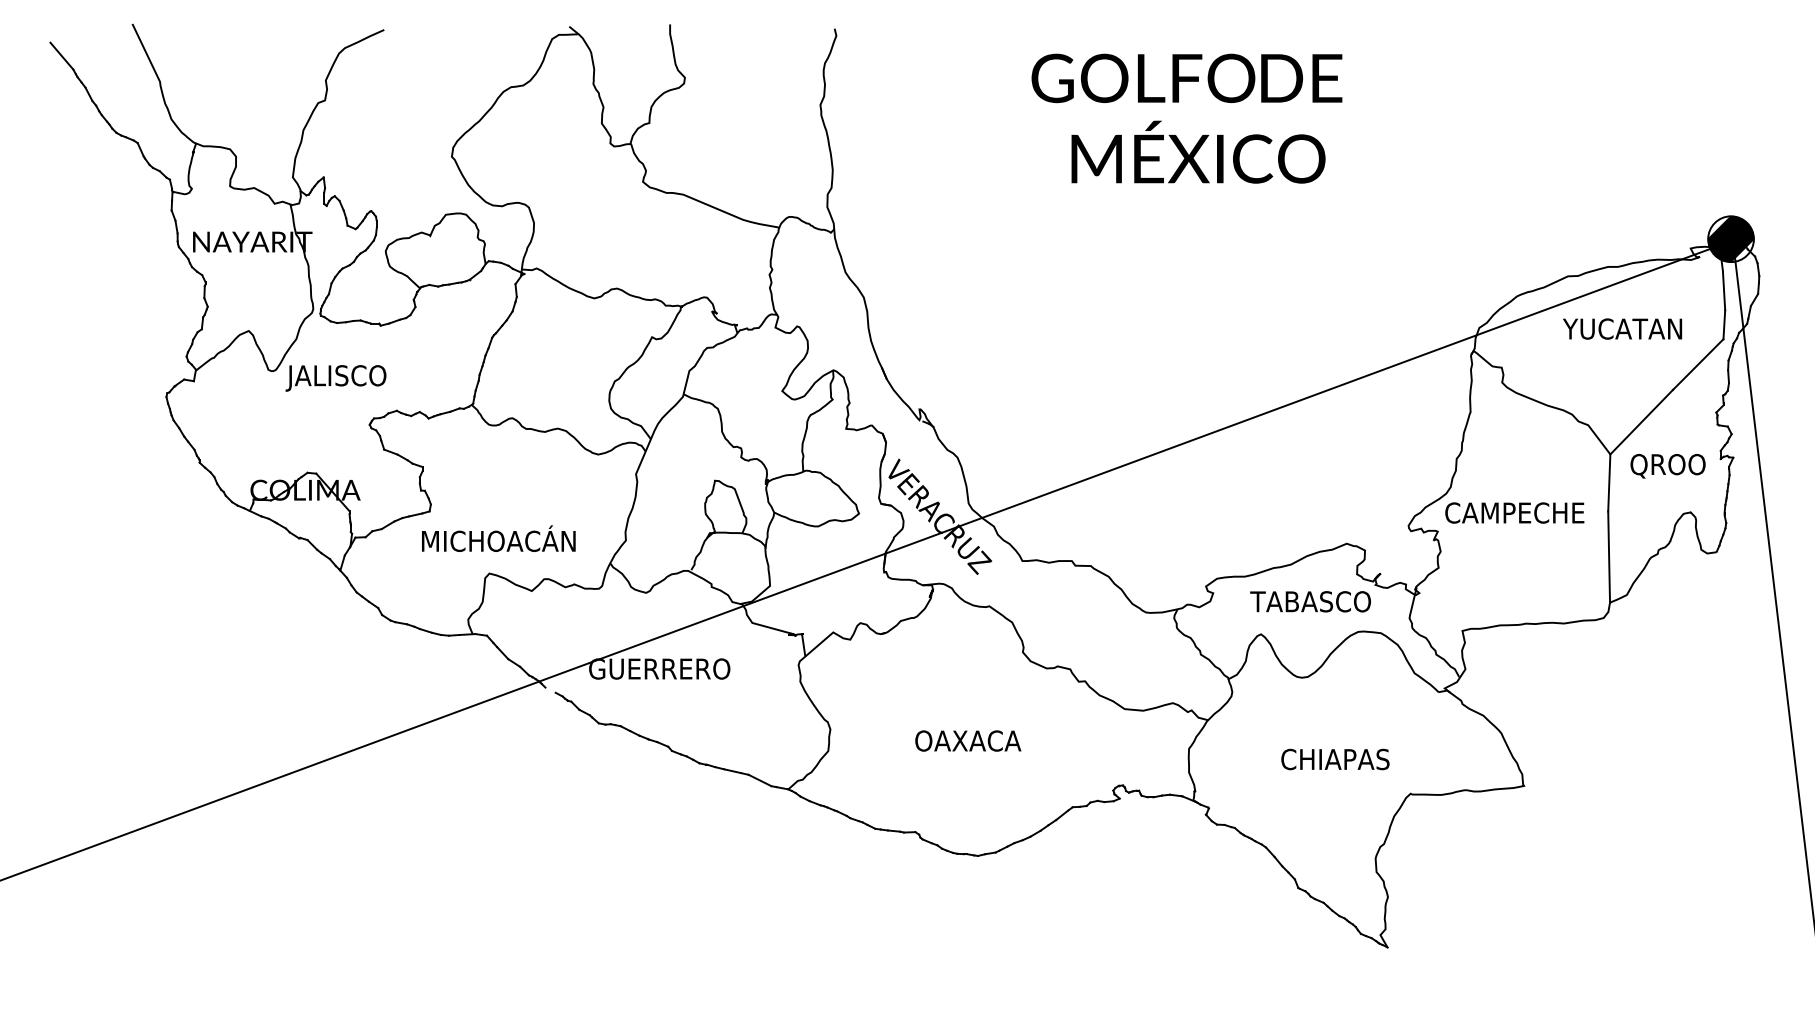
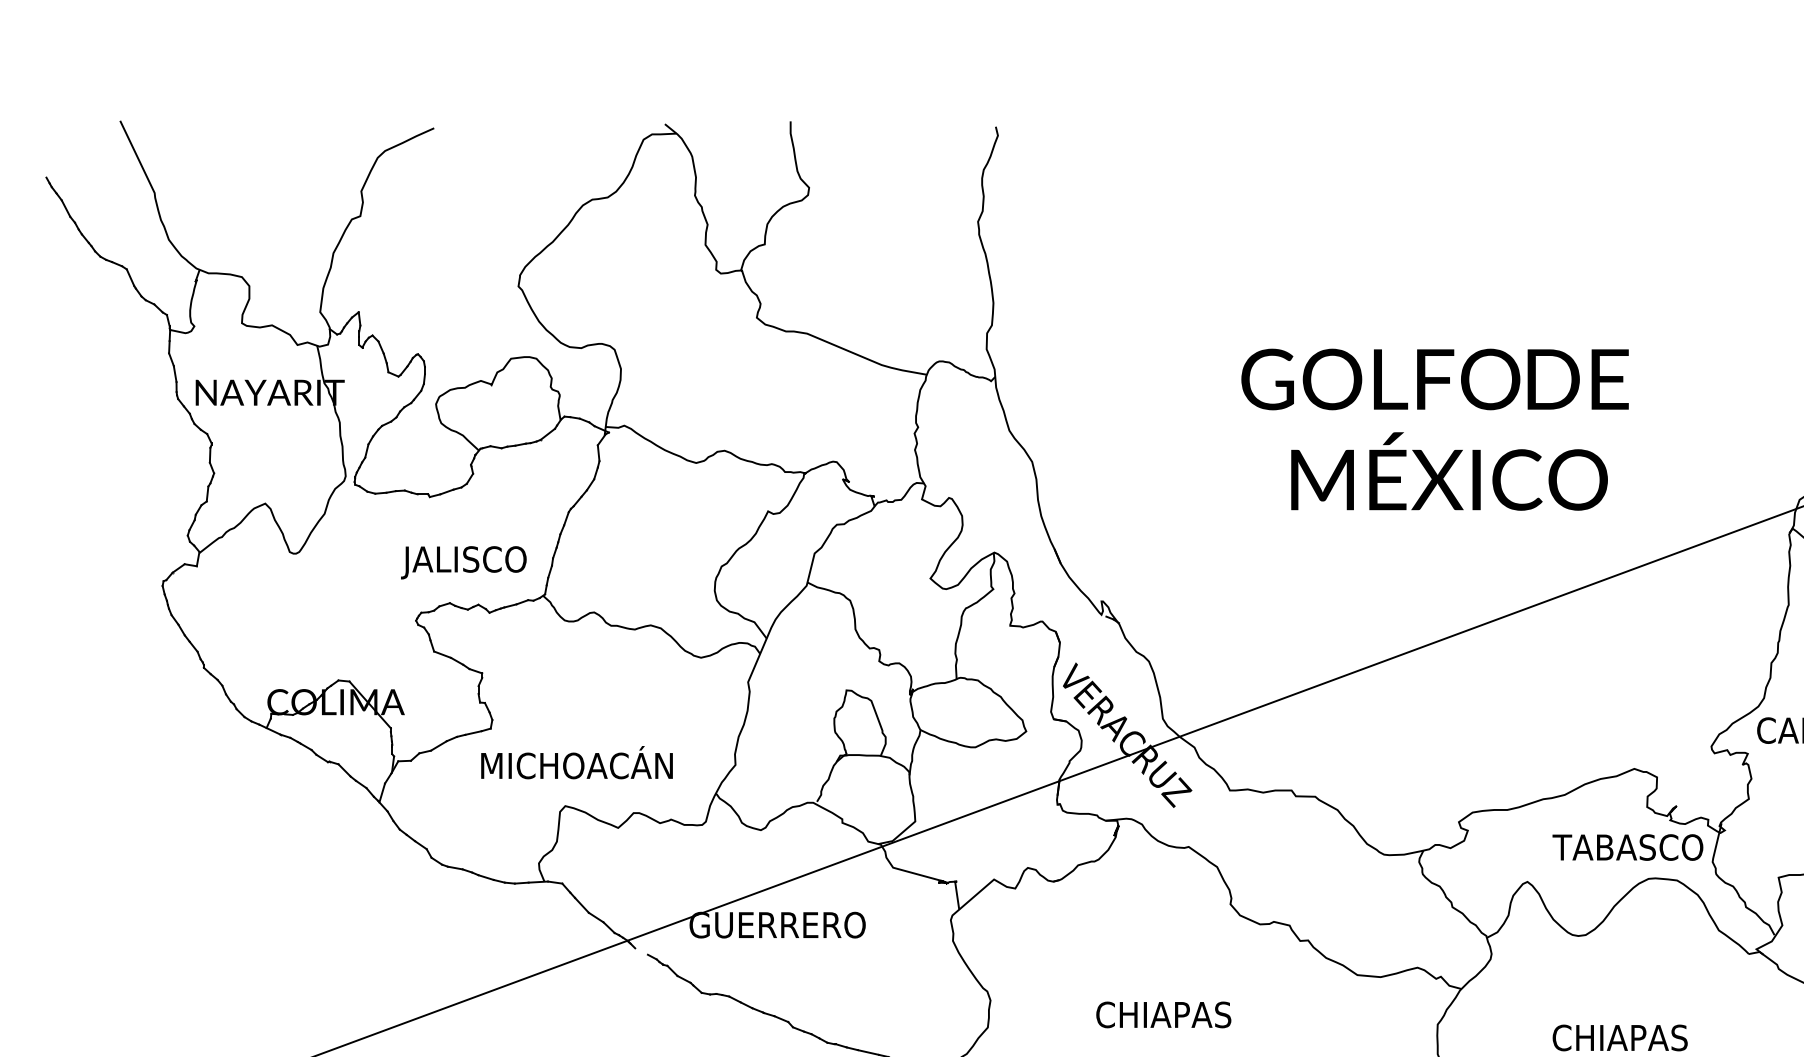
line: (61, 55) -> (31, 160), removed
text: (1186, 118) -> (1434, 429), moved
text: (335, 378) -> (463, 562), moved
text: (1310, 601) -> (1627, 847), moved
text: (972, 740) -> (1167, 1014), OAXACA -> CHIAPAS

